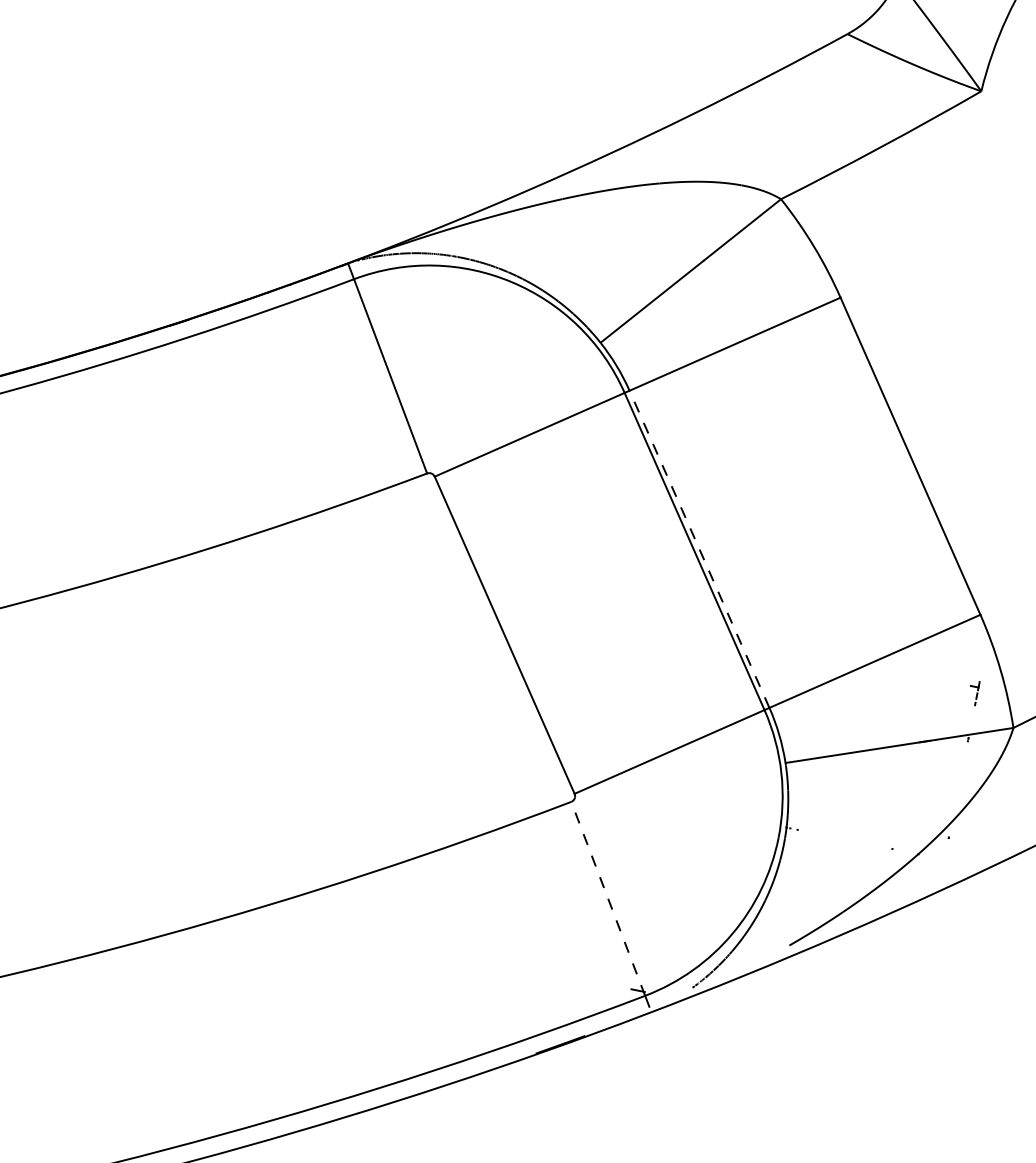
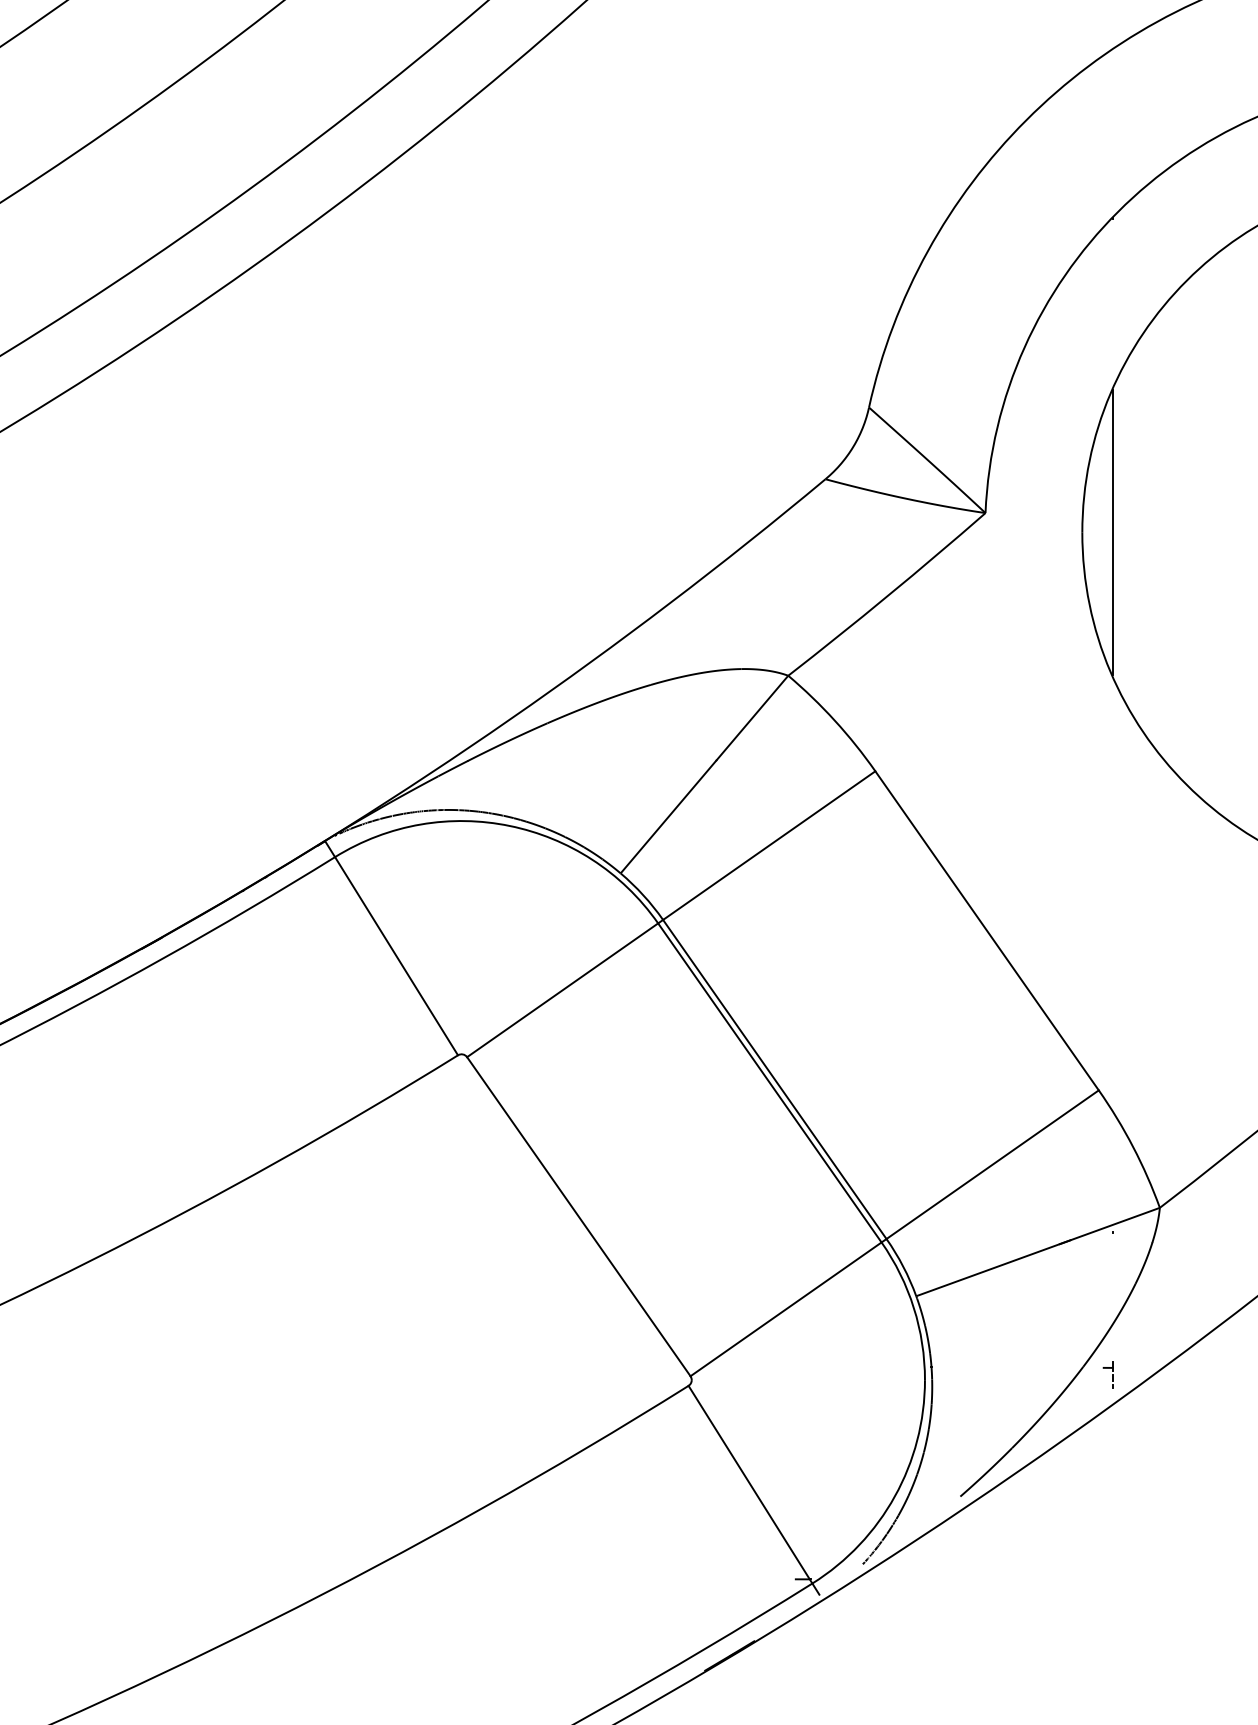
line: (699, 549) -> (774, 1079), dashed -> solid
part: (972, 692) -> (1107, 1374), moved
line: (608, 898) -> (750, 1484), dashed -> solid

